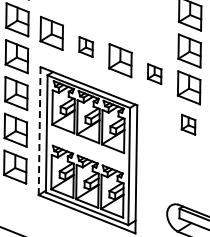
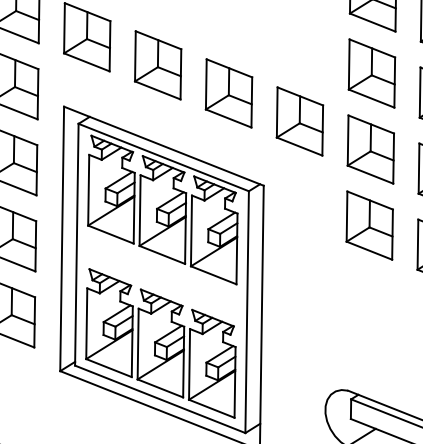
part: (85, 46) -> (156, 64), size x1.67
part: (154, 73) -> (299, 119), size x1.67
part: (188, 124) -> (369, 225), size x1.67
line: (39, 131) -> (61, 239), dashed -> solid

